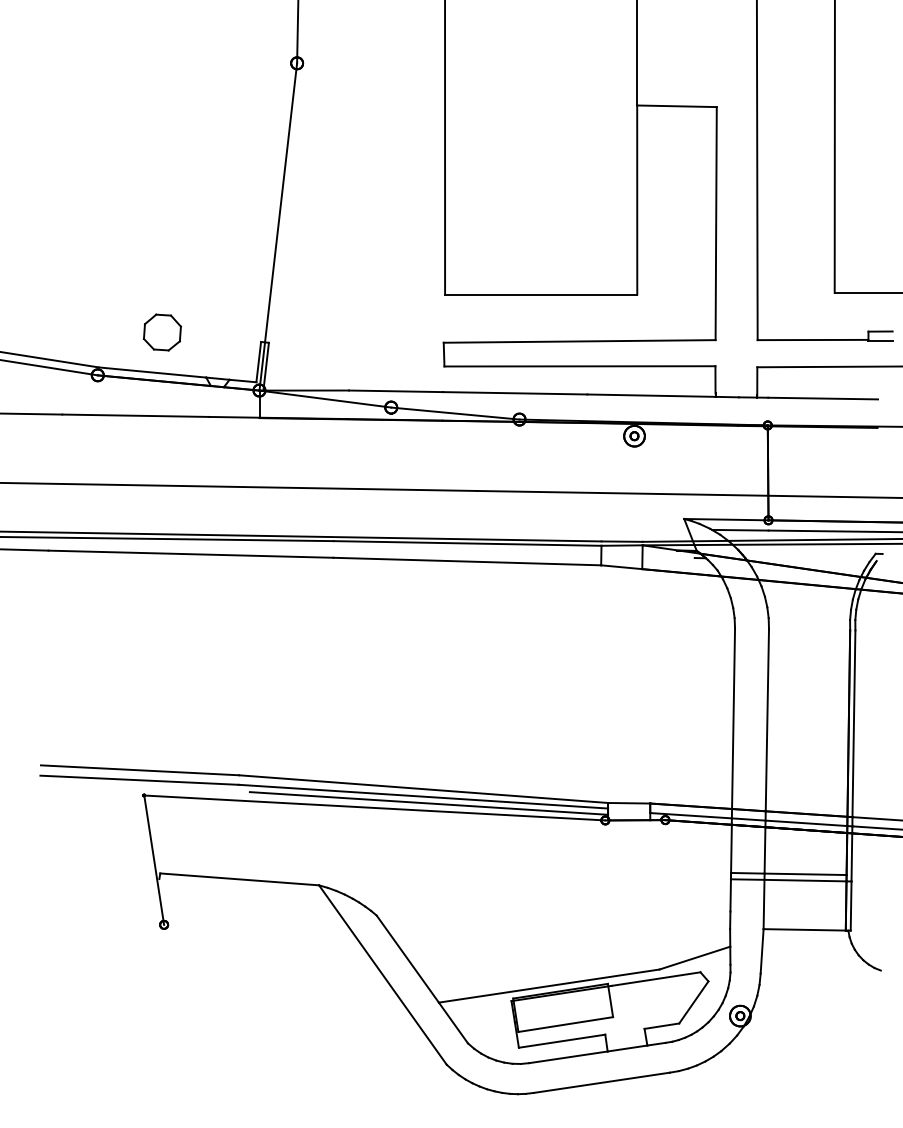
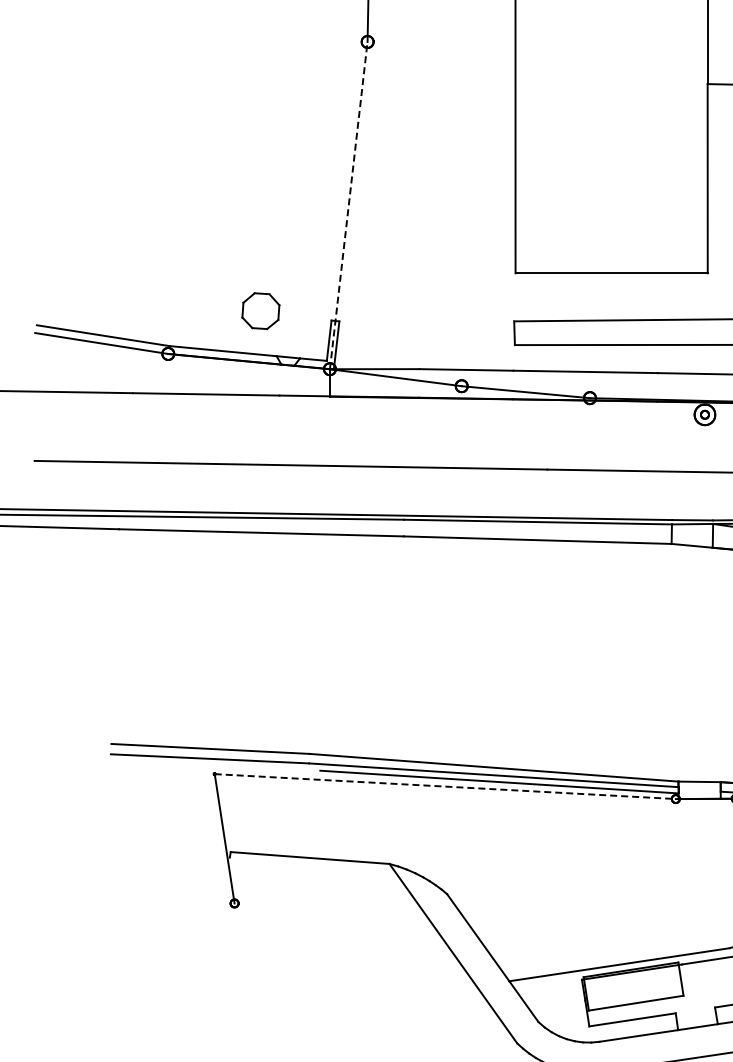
line: (278, 226) -> (348, 205), solid -> dashed
part: (162, 332) -> (260, 311), moved
line: (374, 807) -> (444, 786), solid -> dashed

